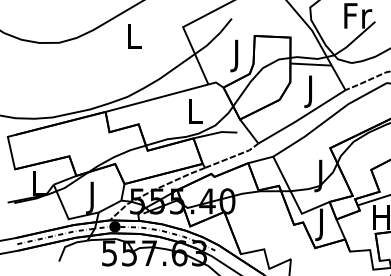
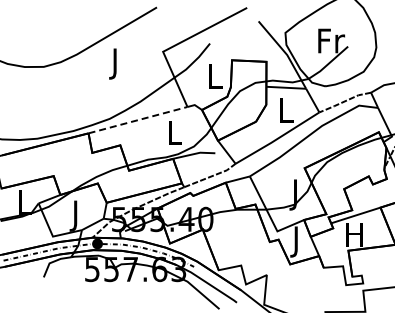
text: (133, 39) -> (115, 63), L -> J
text: (237, 55) -> (215, 79), J -> L
text: (311, 91) -> (286, 113), J -> L
line: (157, 98) -> (138, 120), solid -> dashed

